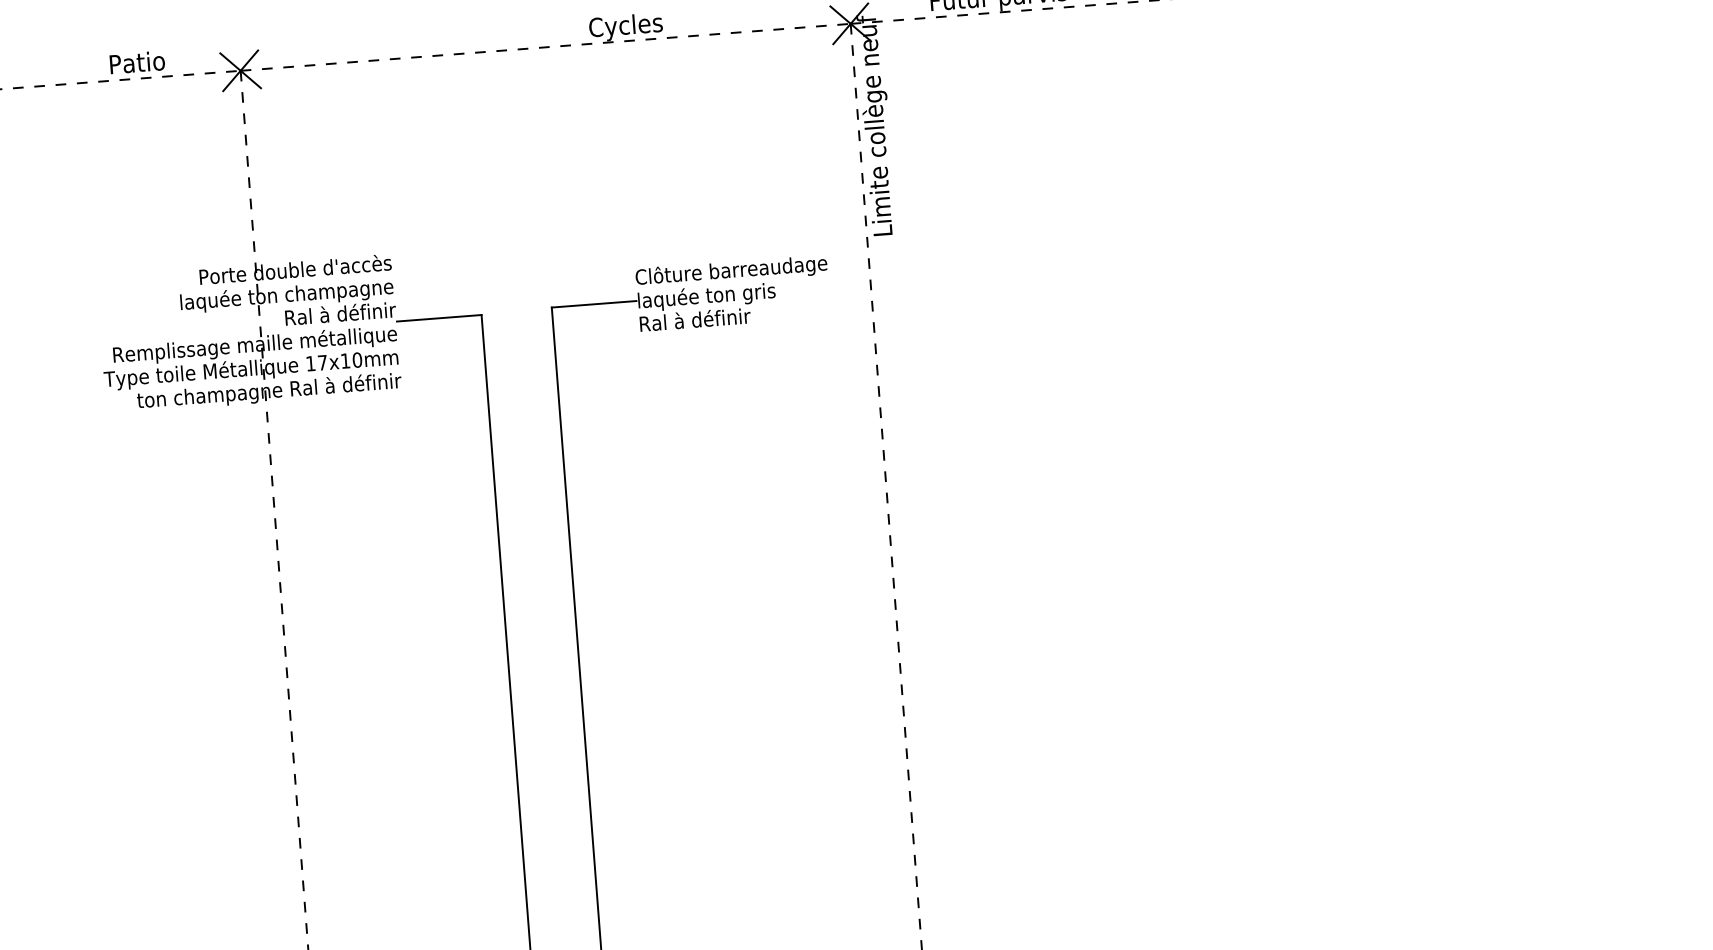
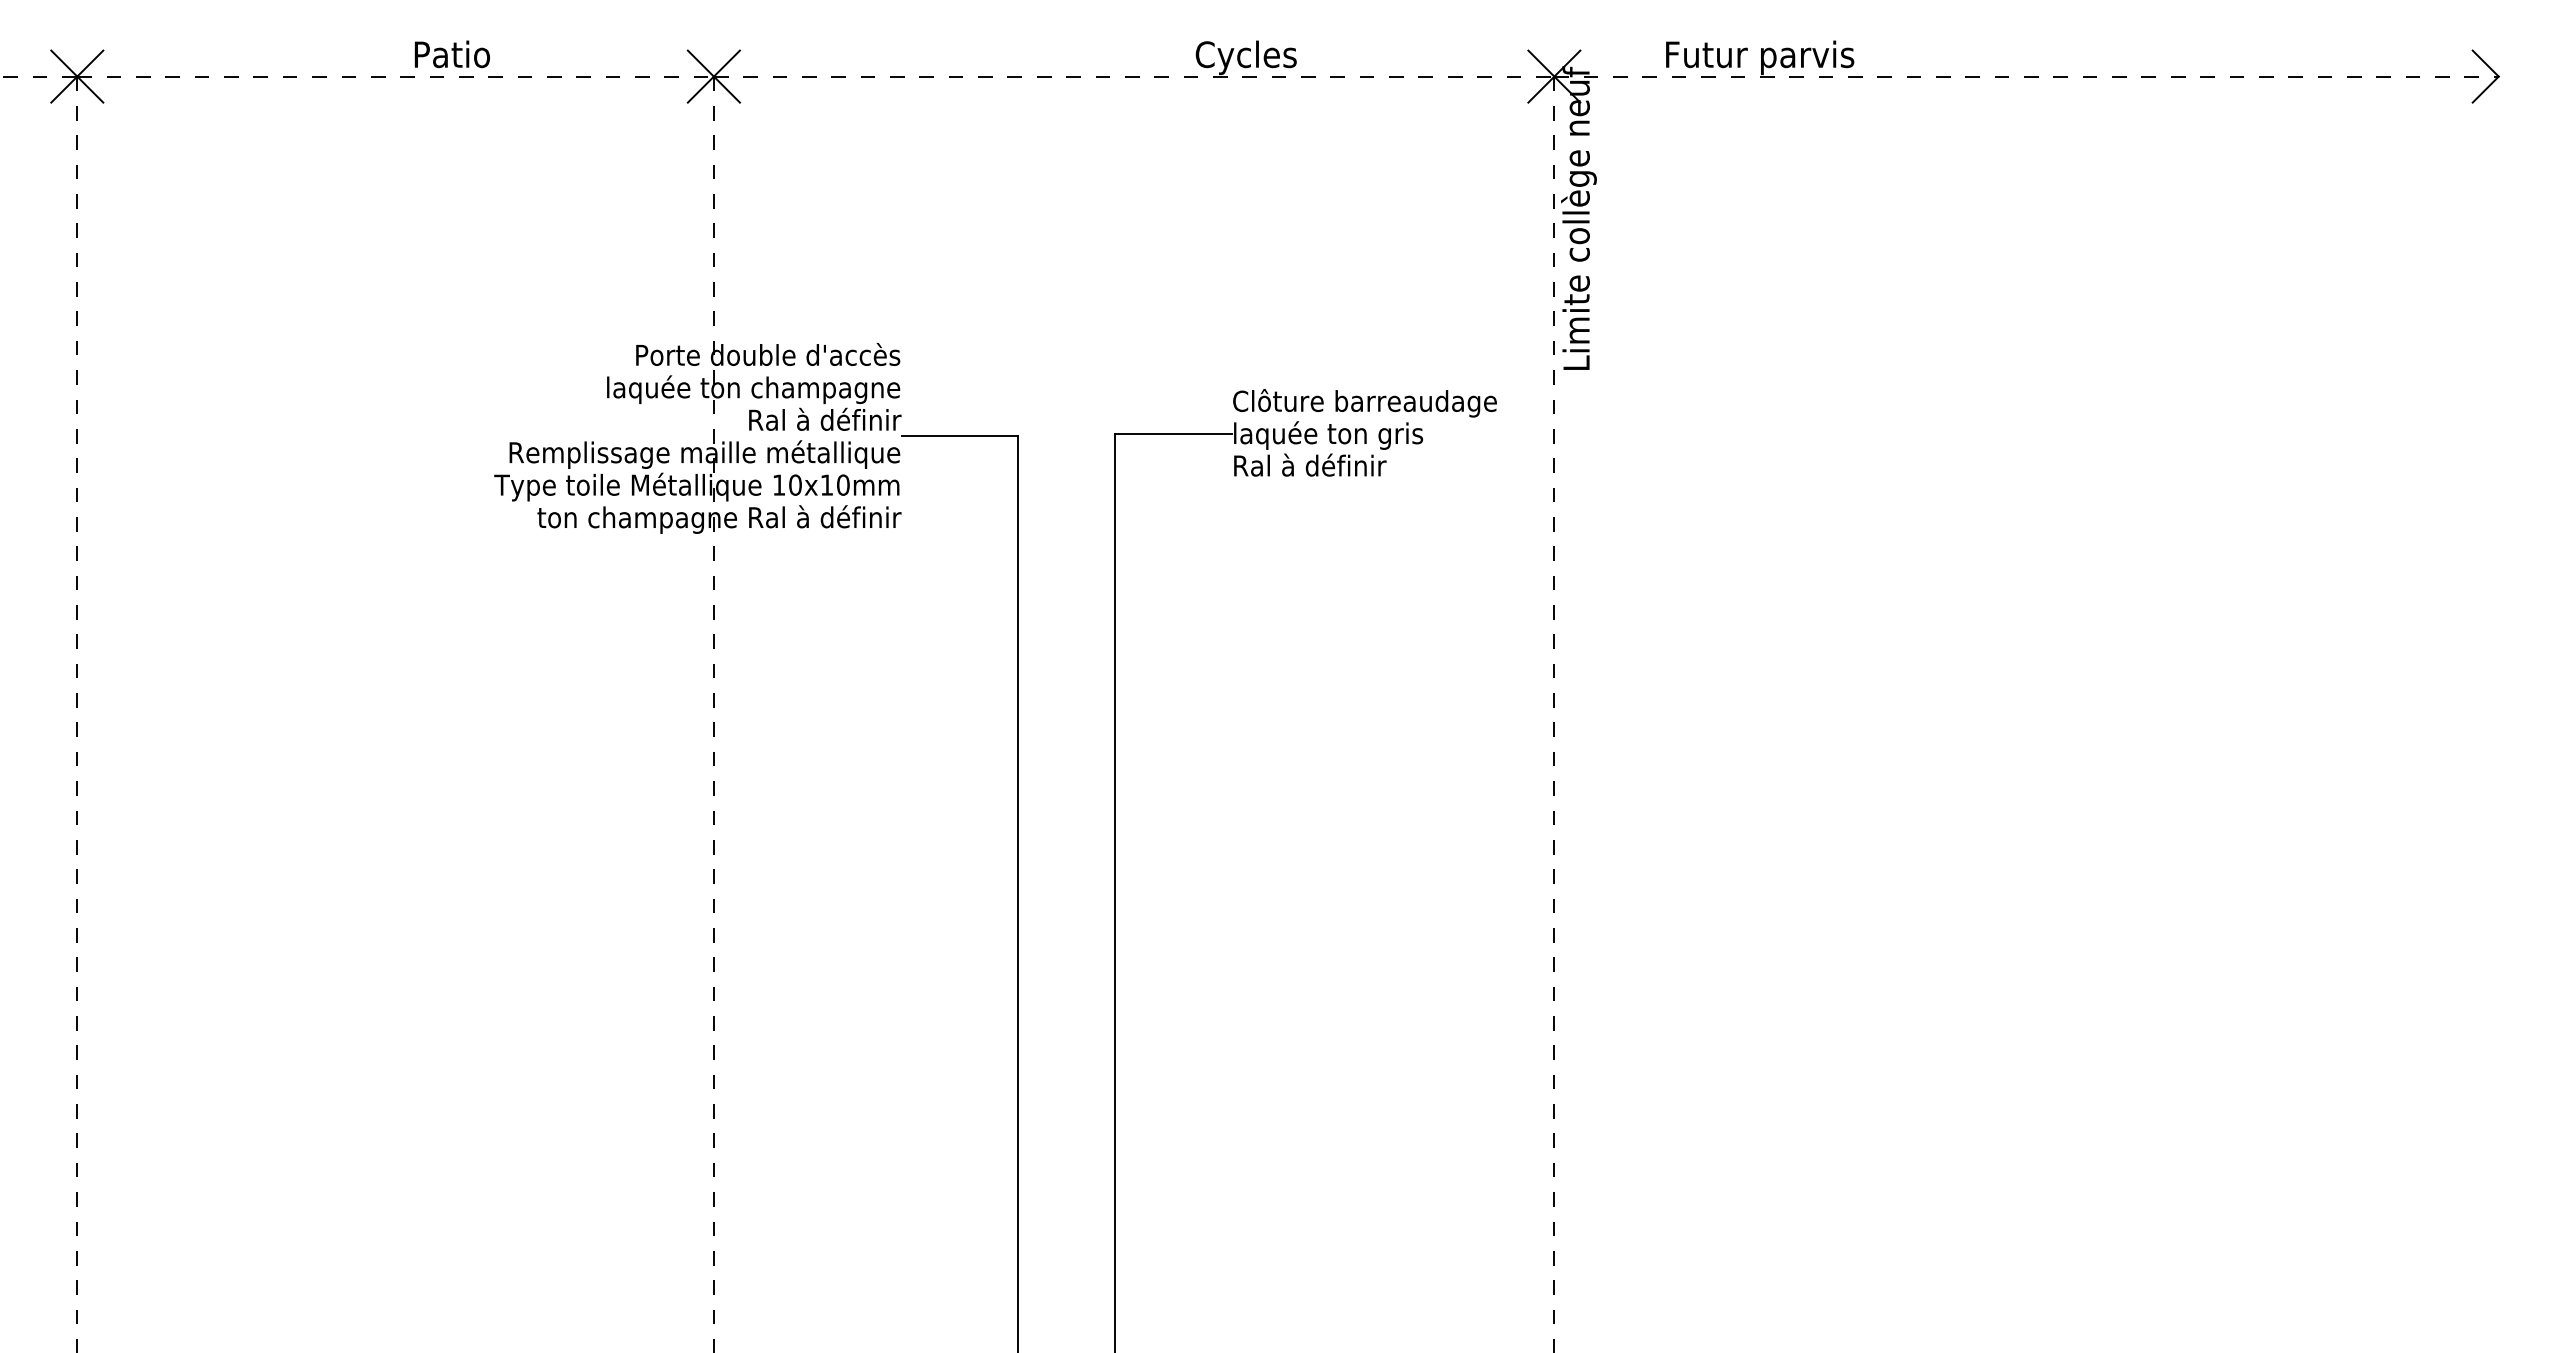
text: (136, 62) -> (451, 54), moved
text: (322, 362) -> (795, 484), 17x10mm -> 10x10mm

